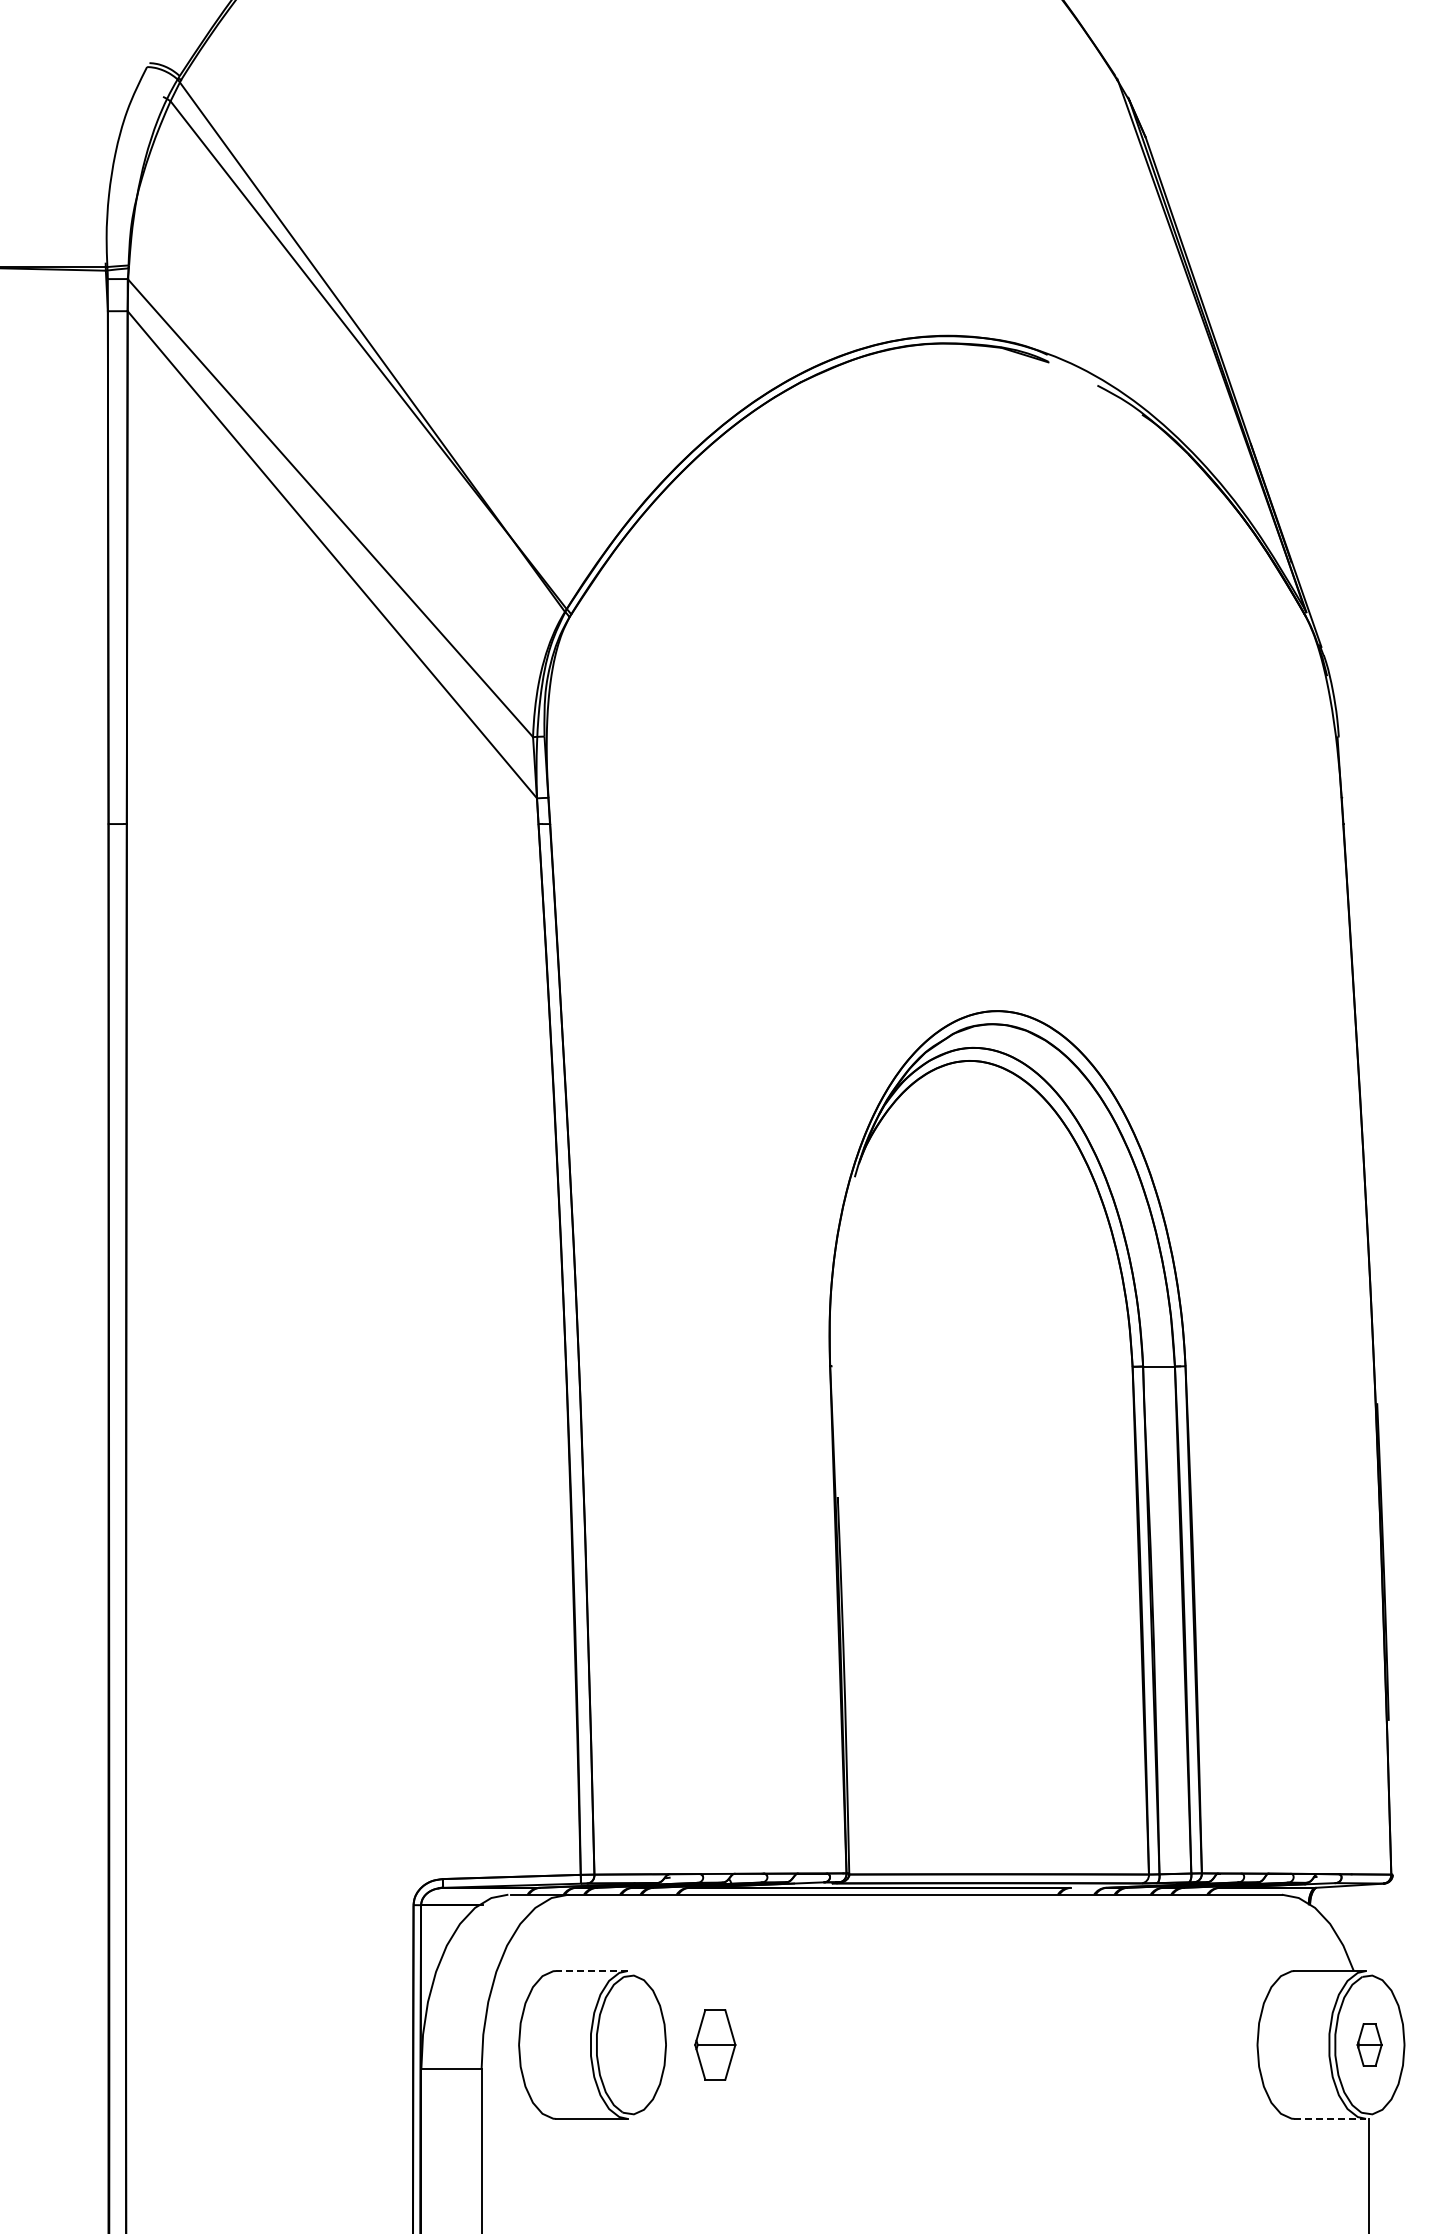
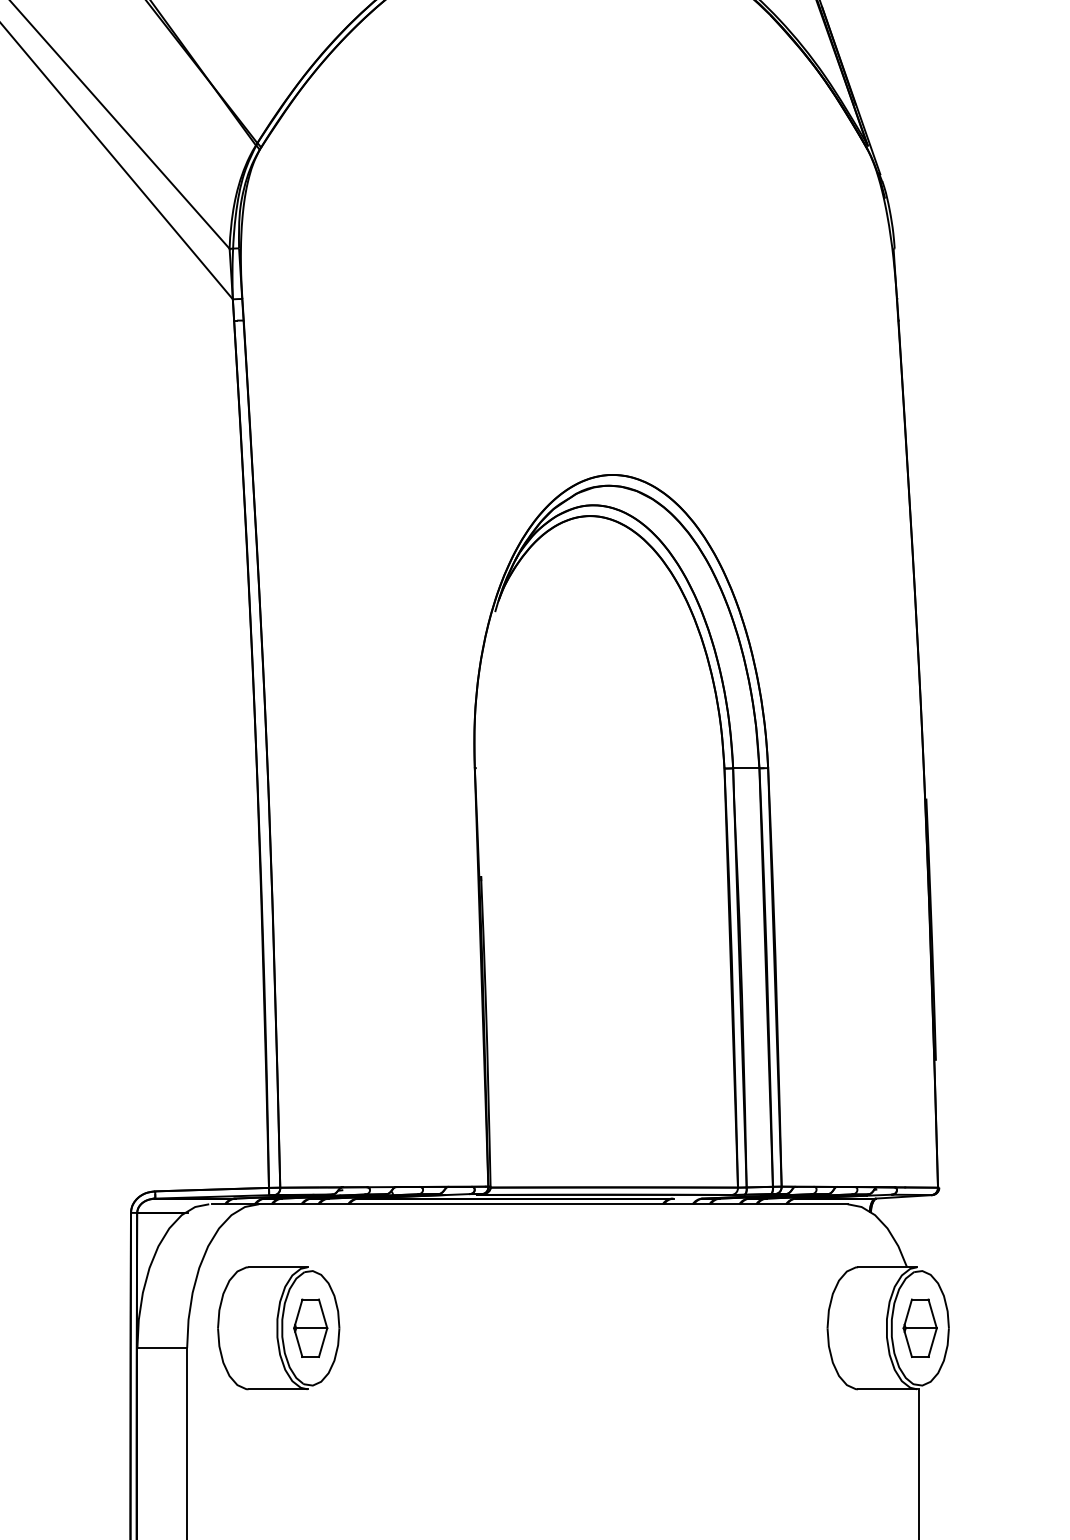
line: (591, 1971) -> (277, 1267), dashed -> solid
part: (715, 2044) -> (310, 1327), moved
part: (1369, 2044) -> (920, 1327), size x1.67
line: (1330, 2118) -> (887, 1389), dashed -> solid

